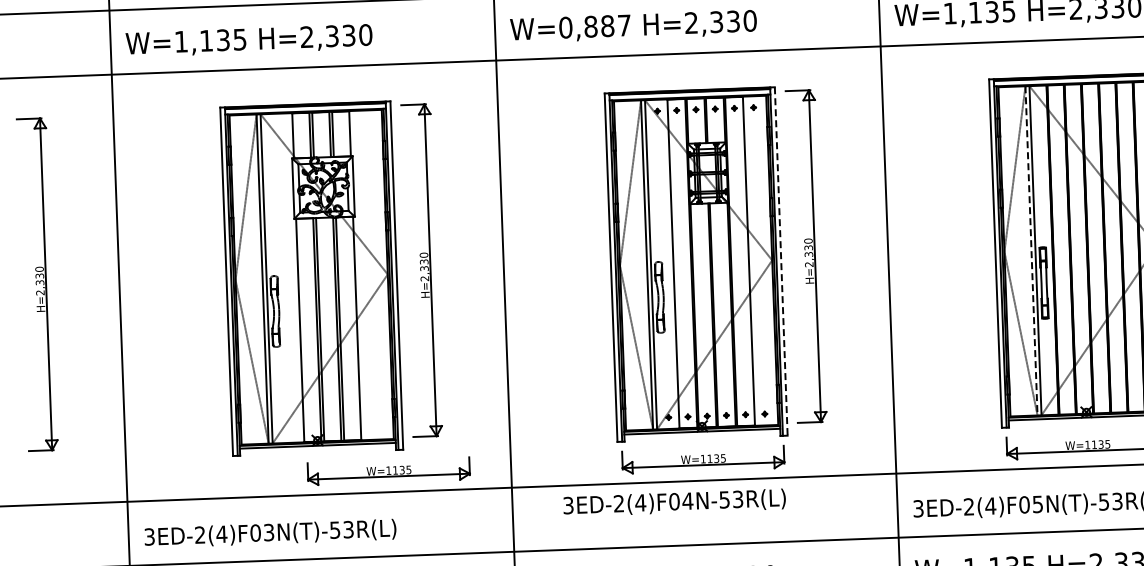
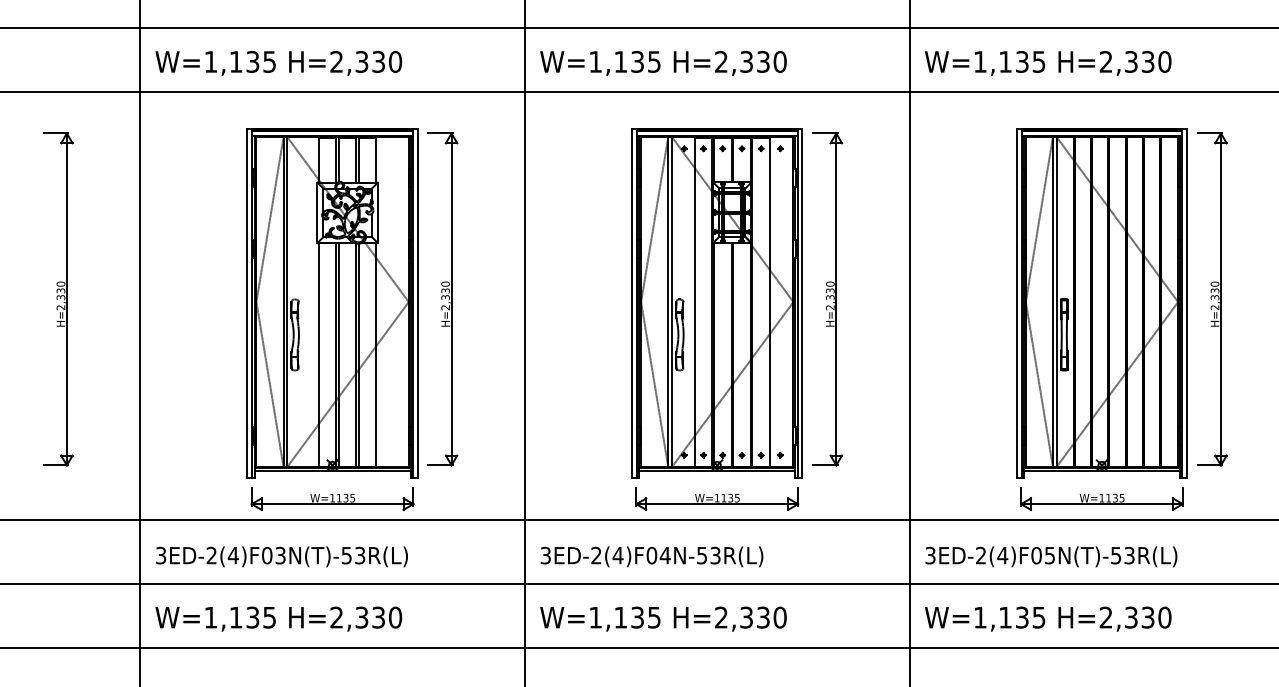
text: (594, 26) -> (624, 61), W=0,887 -> W=1,135
line: (1031, 251) -> (1052, 302), dashed -> solid
line: (781, 261) -> (802, 303), dashed -> solid
part: (388, 471) -> (332, 498), moved
text: (674, 502) -> (651, 556), moved

